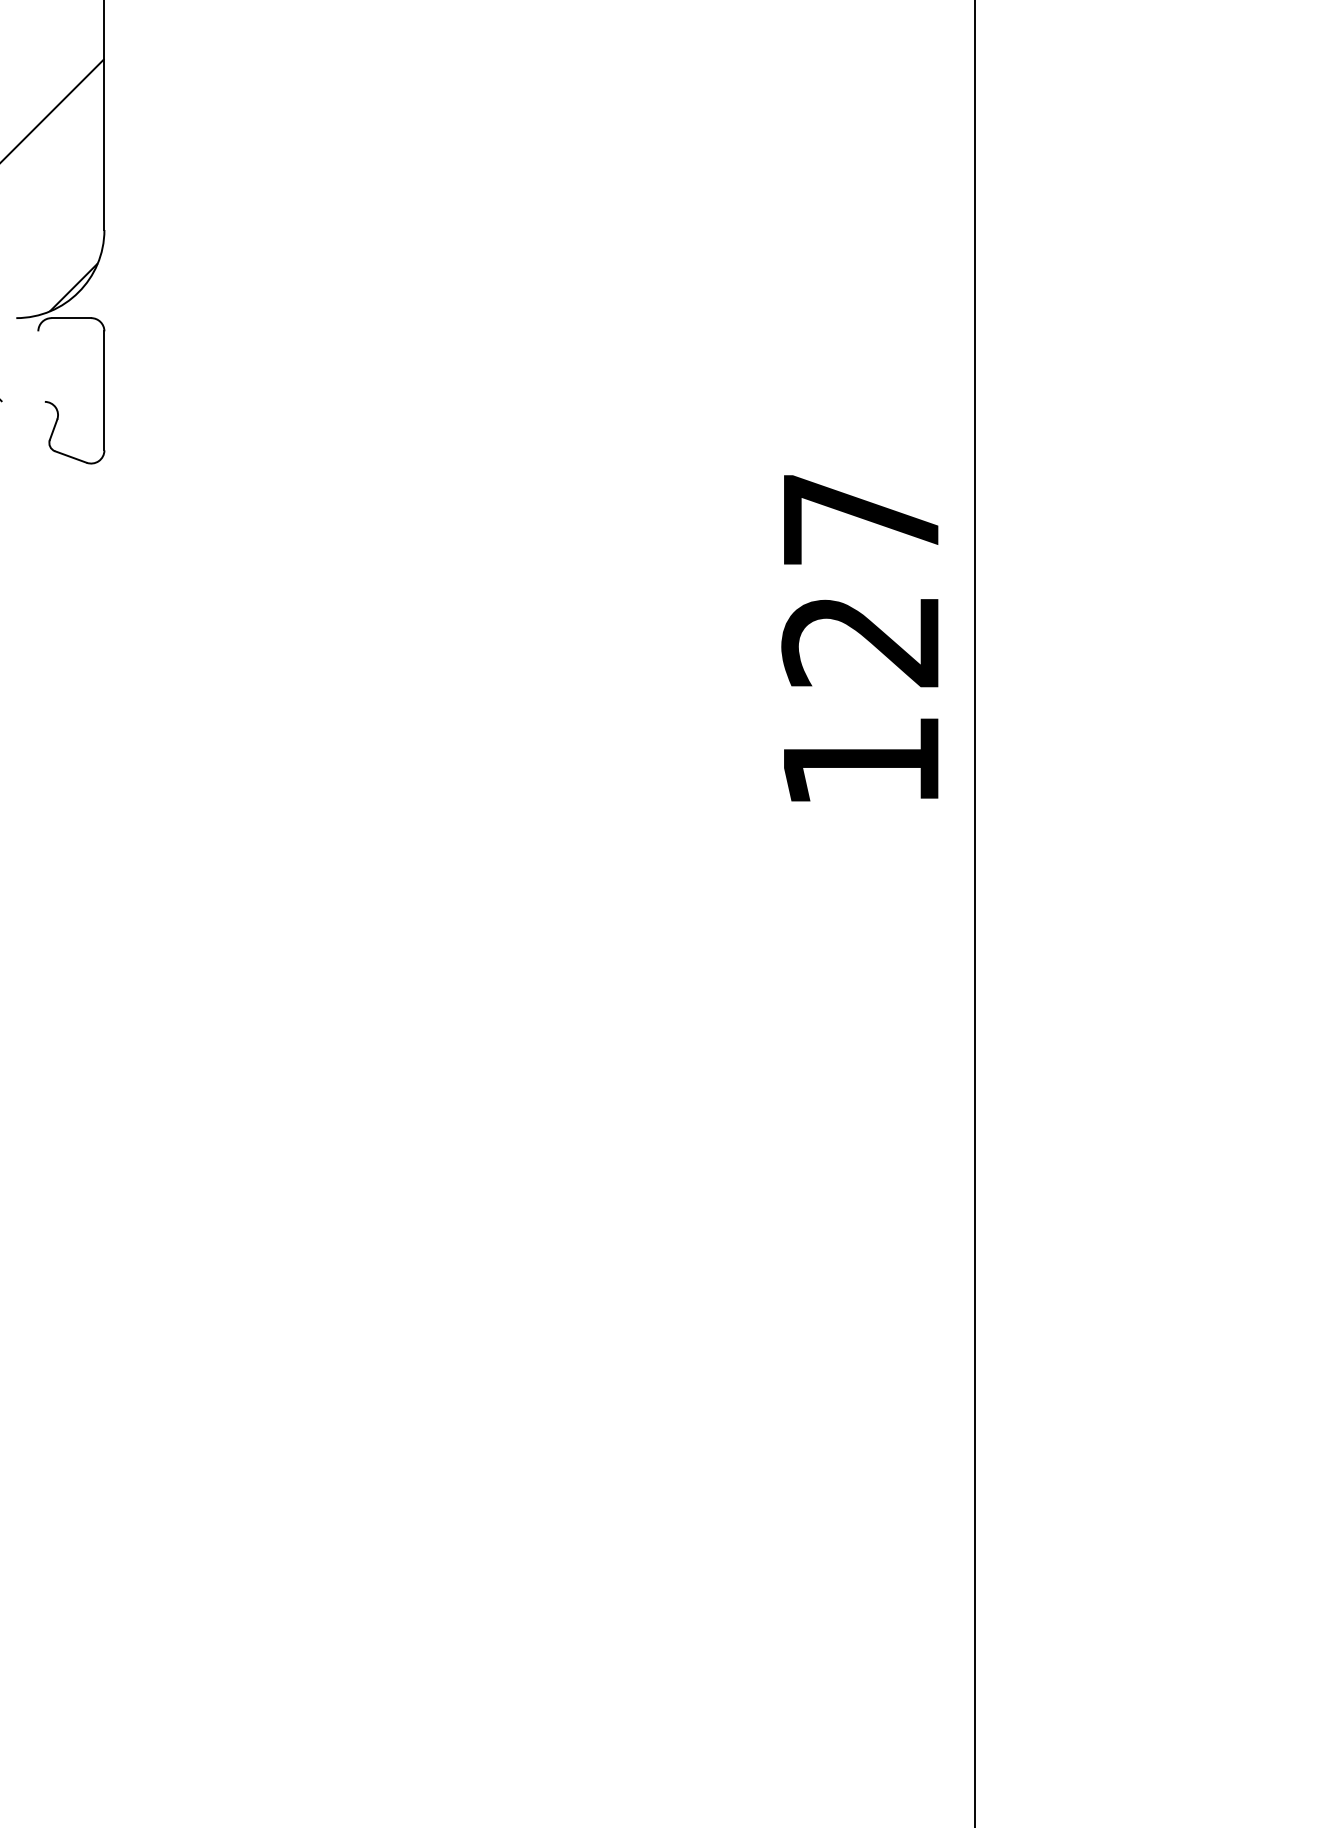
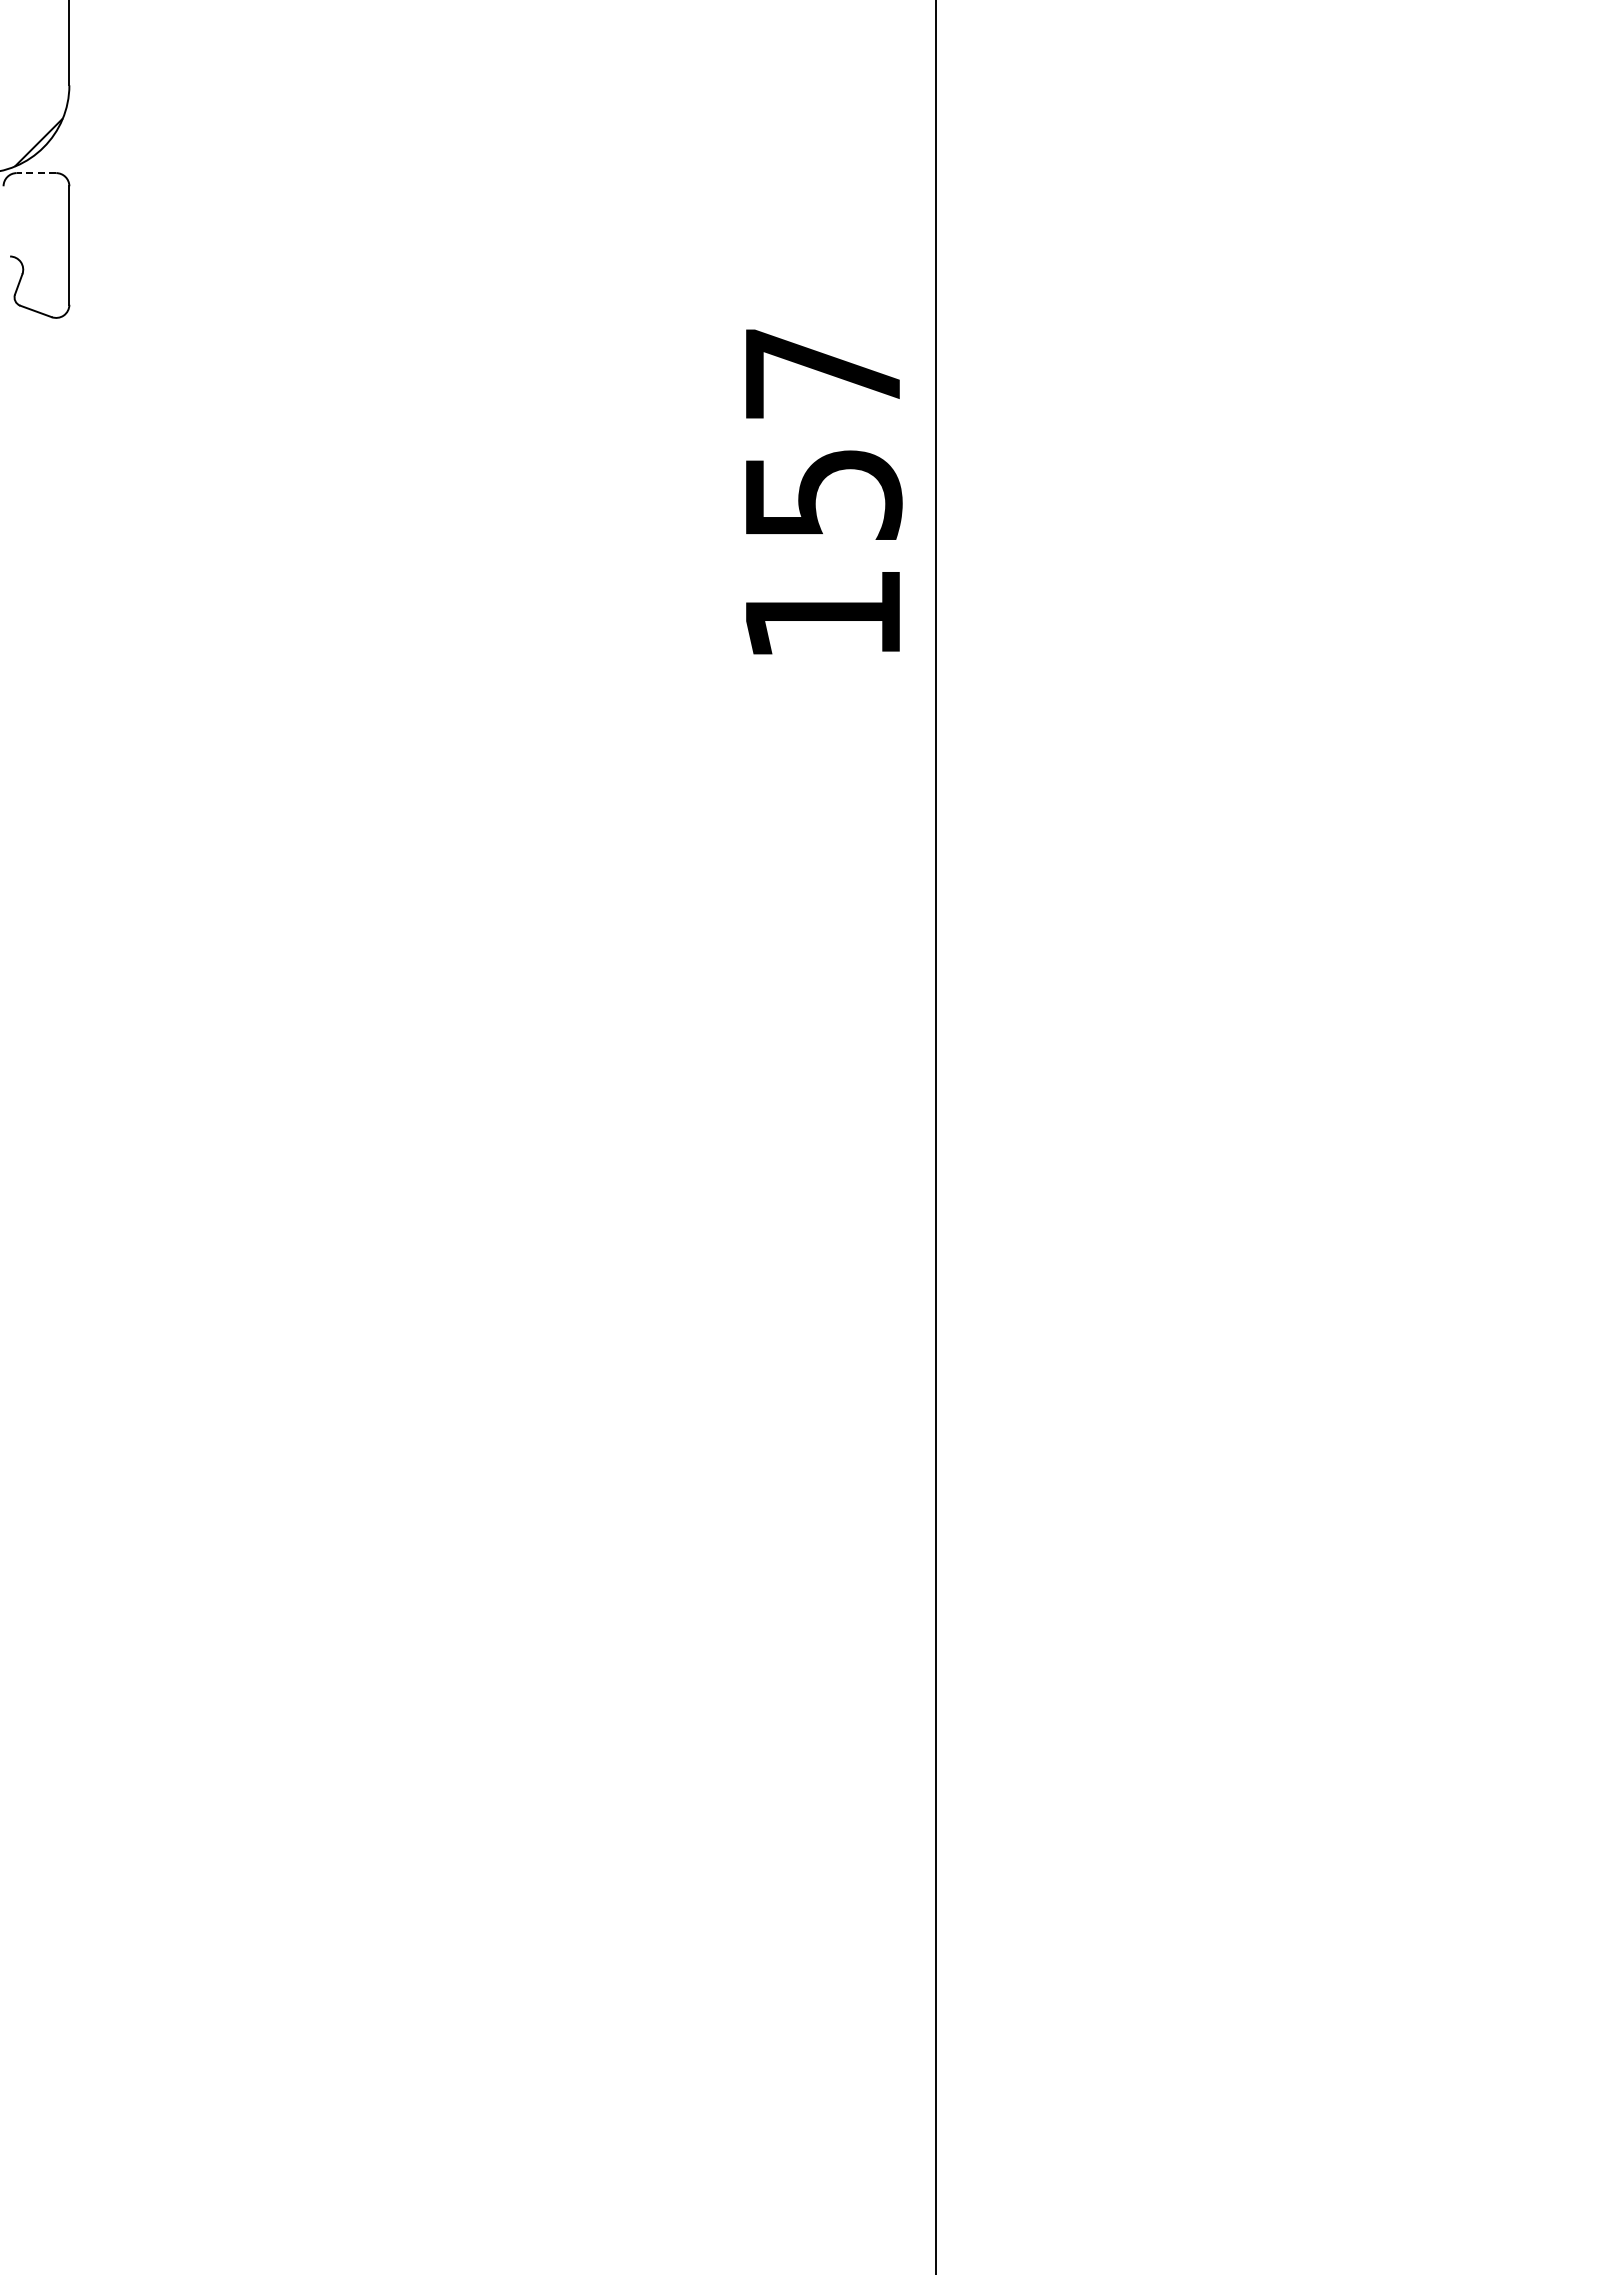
line: (71, 318) -> (36, 173), solid -> dashed
text: (860, 641) -> (822, 495), 127 -> 157

